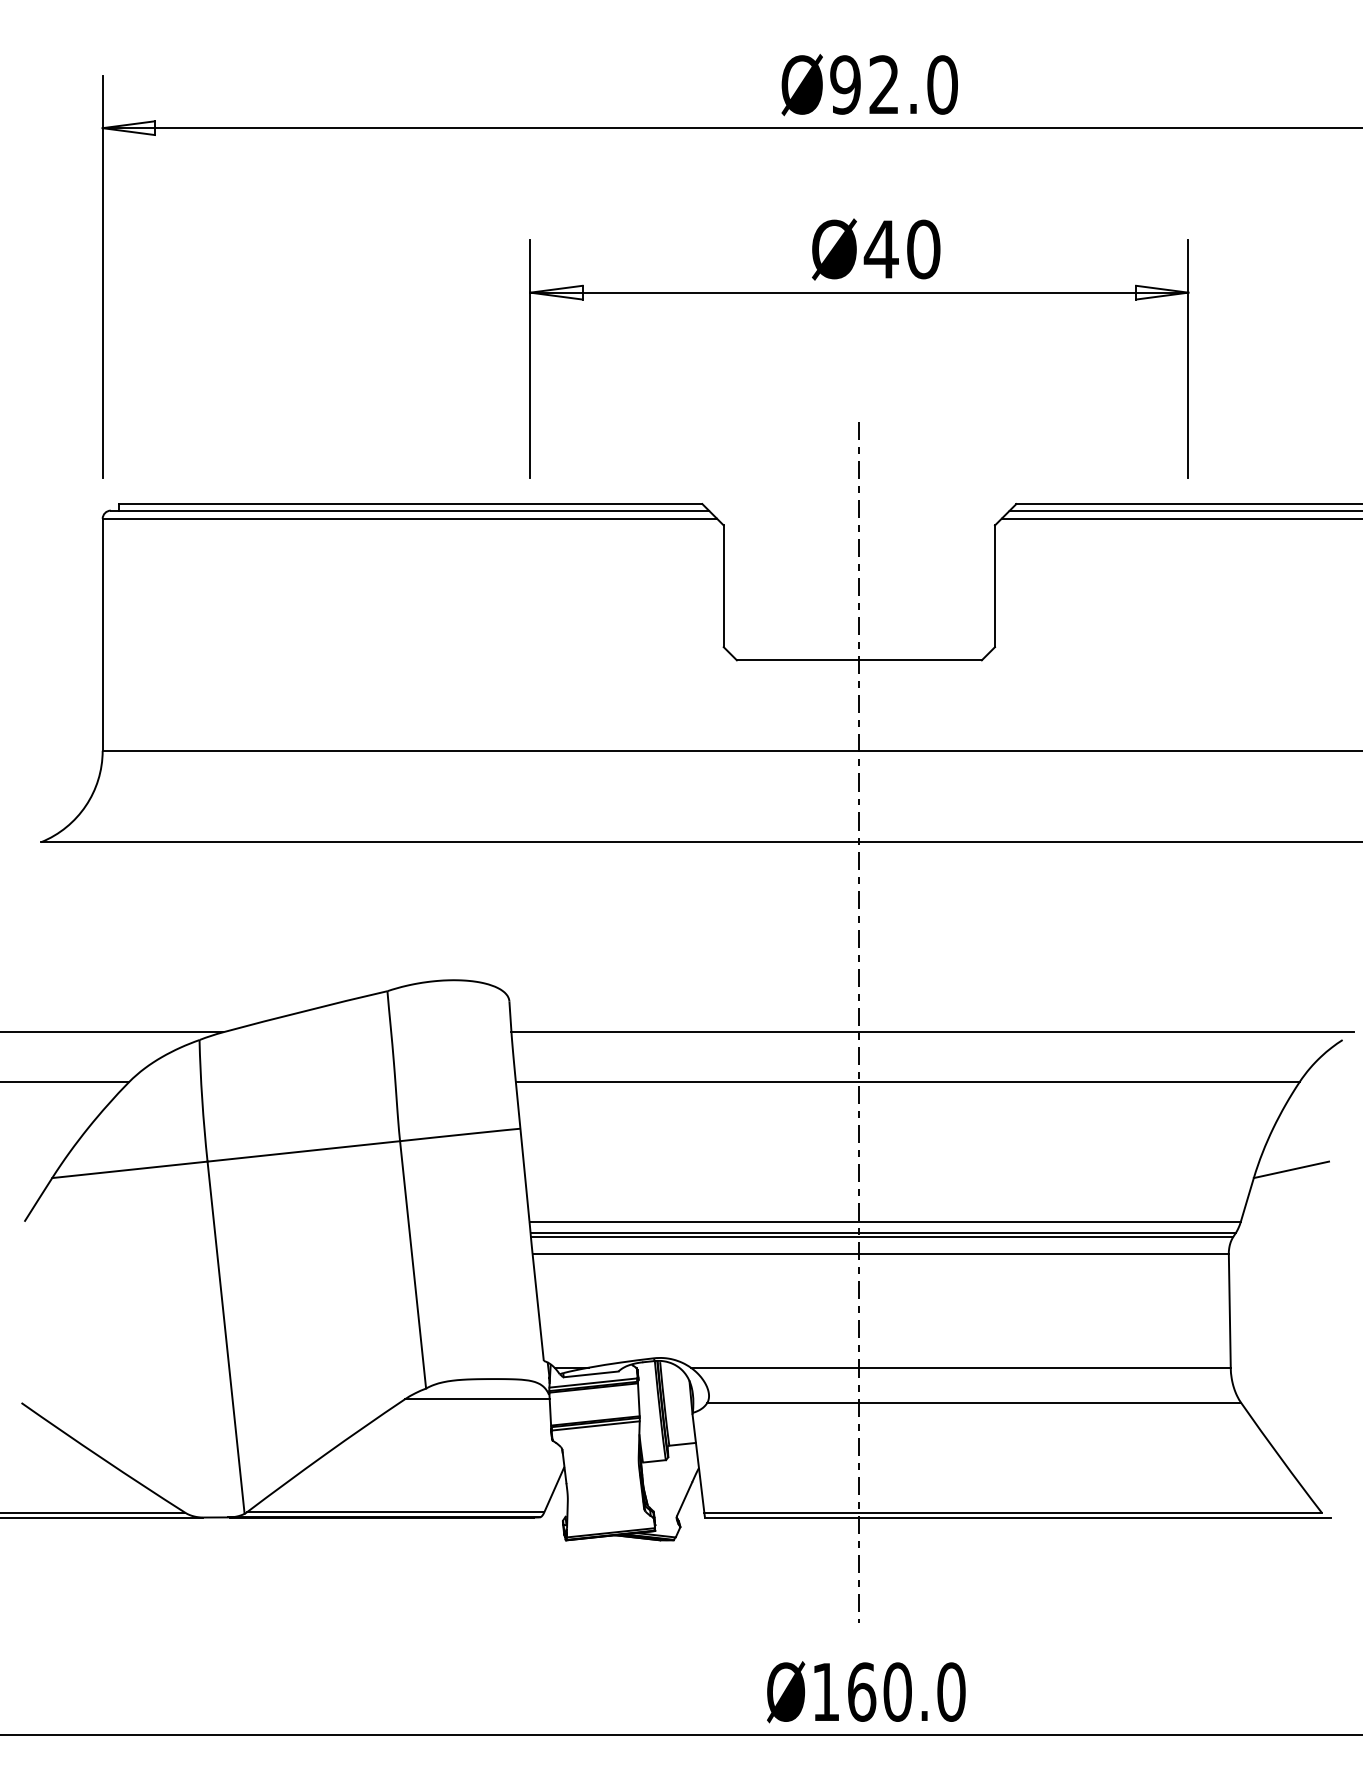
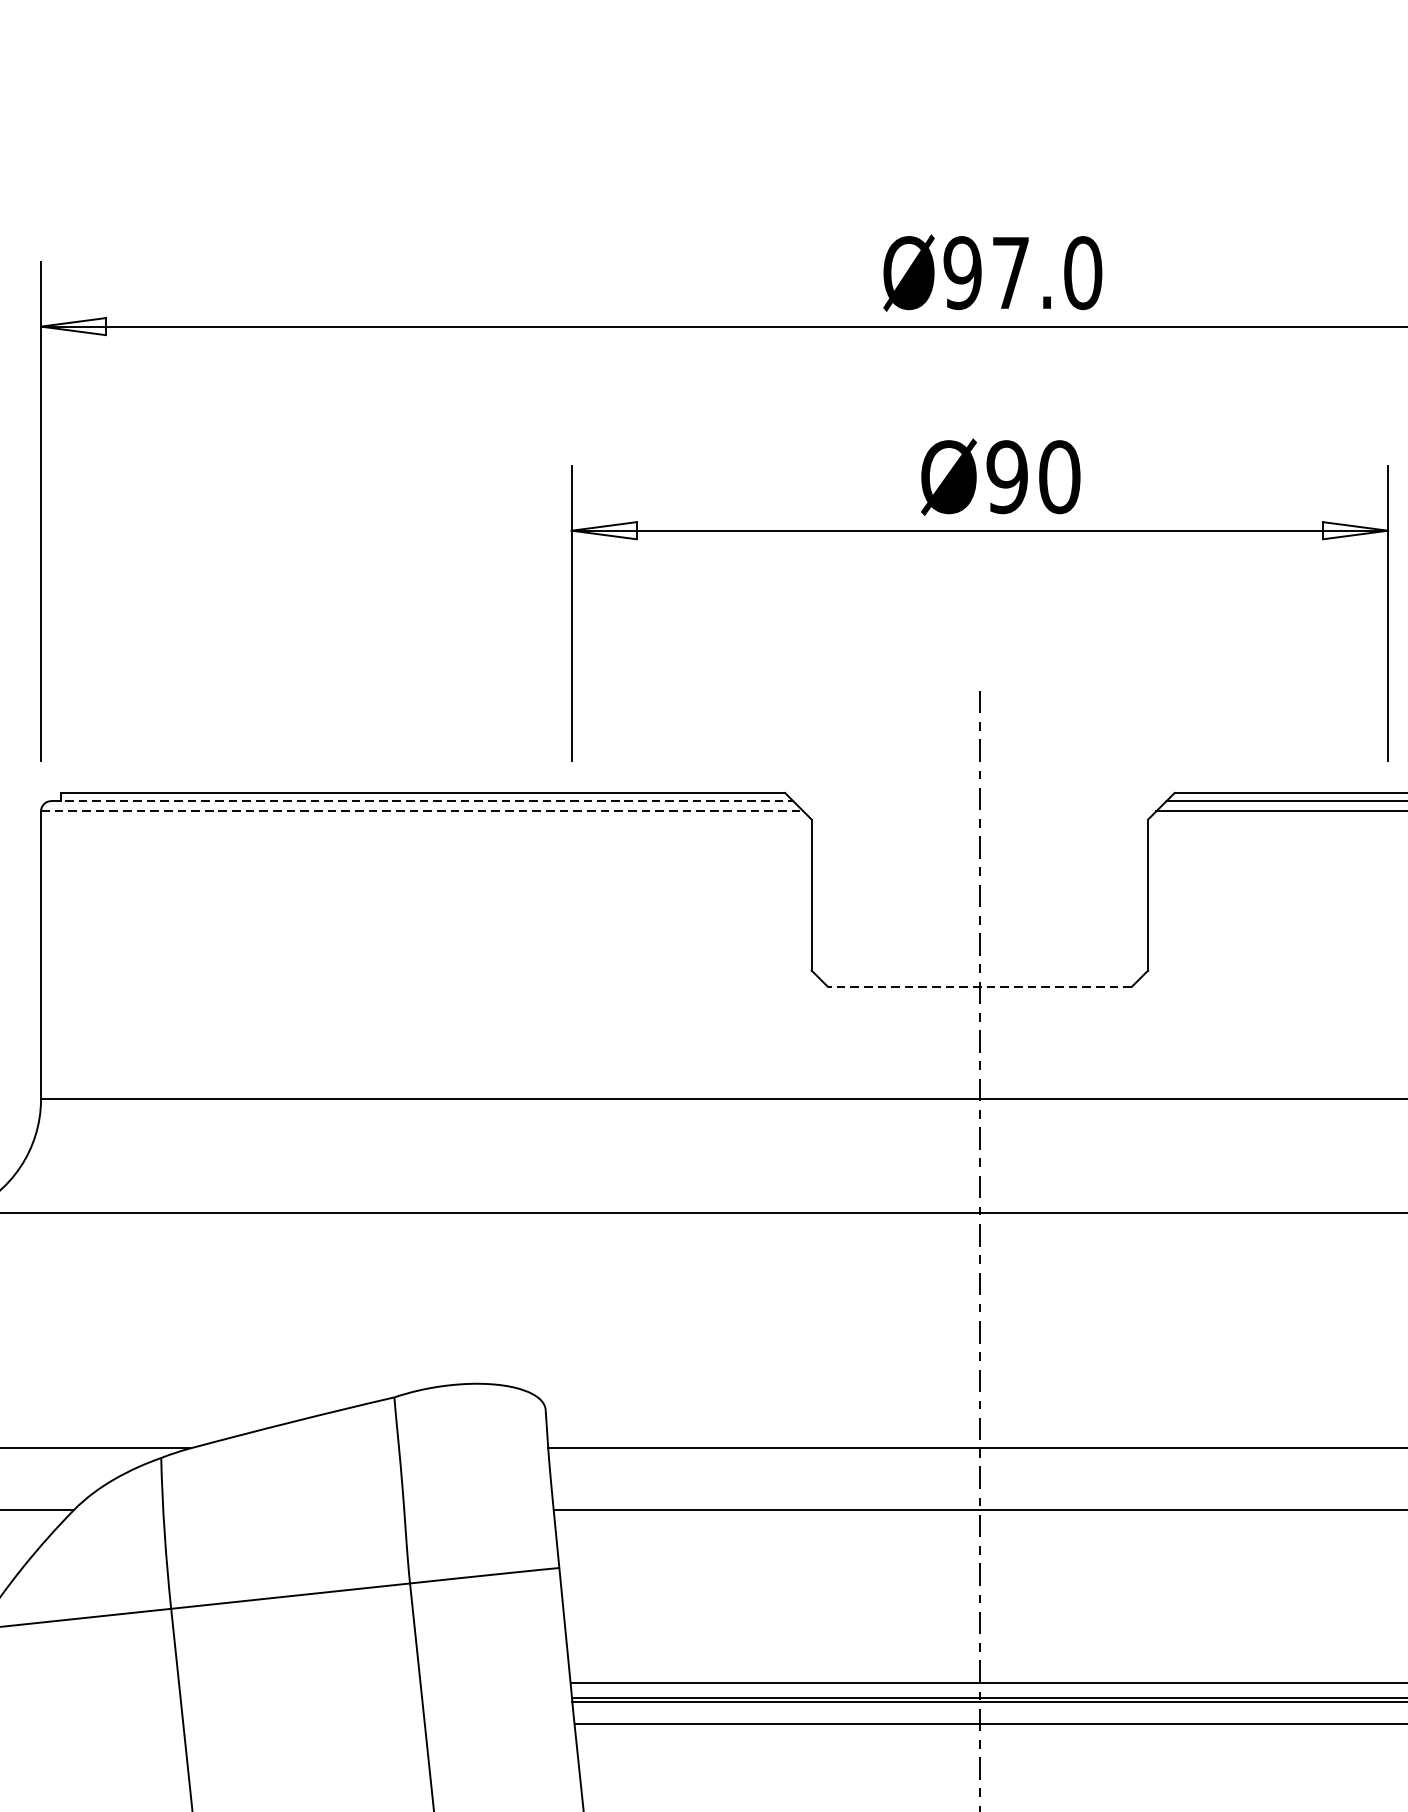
text: (883, 84) -> (1009, 272), Ø92.0 -> Ø97.0
text: (880, 249) -> (1006, 477), Ø40 -> Ø90
line: (410, 510) -> (422, 800), solid -> dashed
line: (410, 518) -> (422, 810), solid -> dashed
line: (858, 660) -> (978, 987), solid -> dashed

